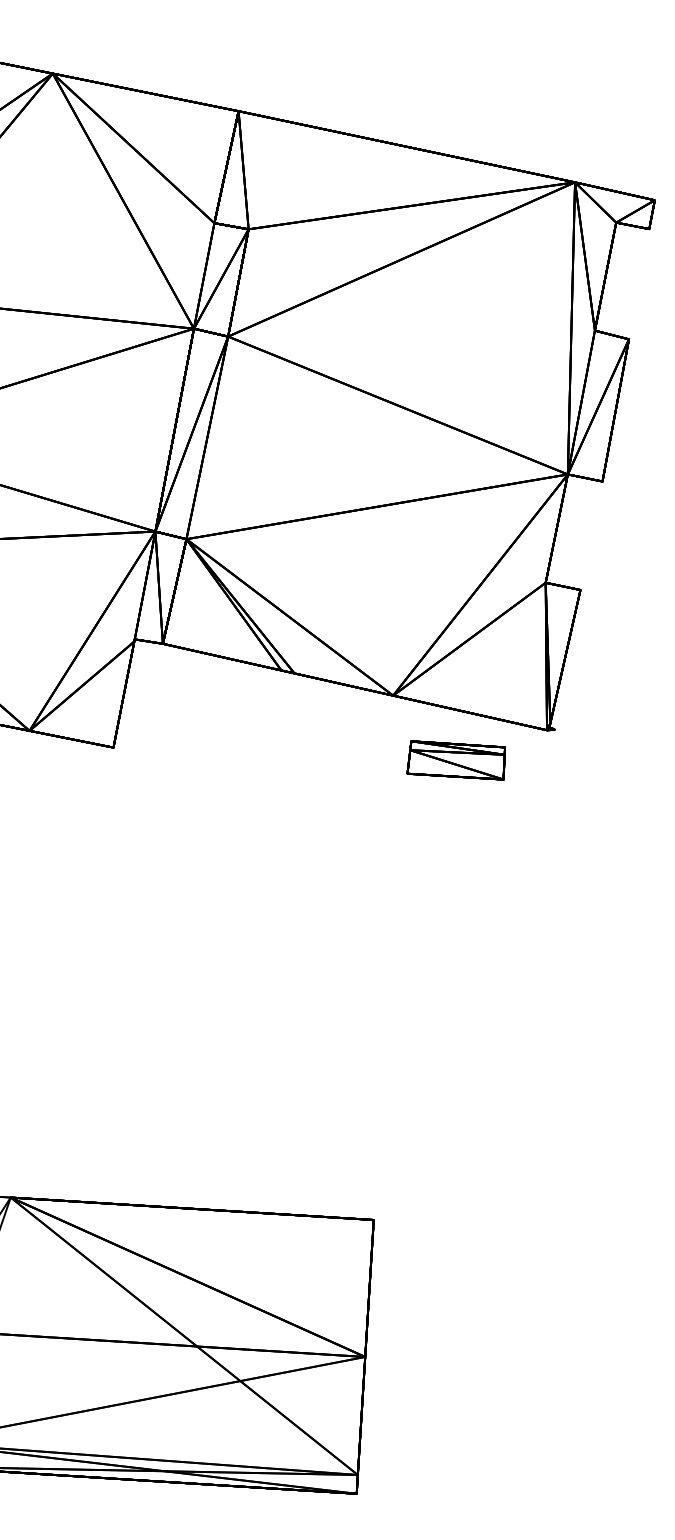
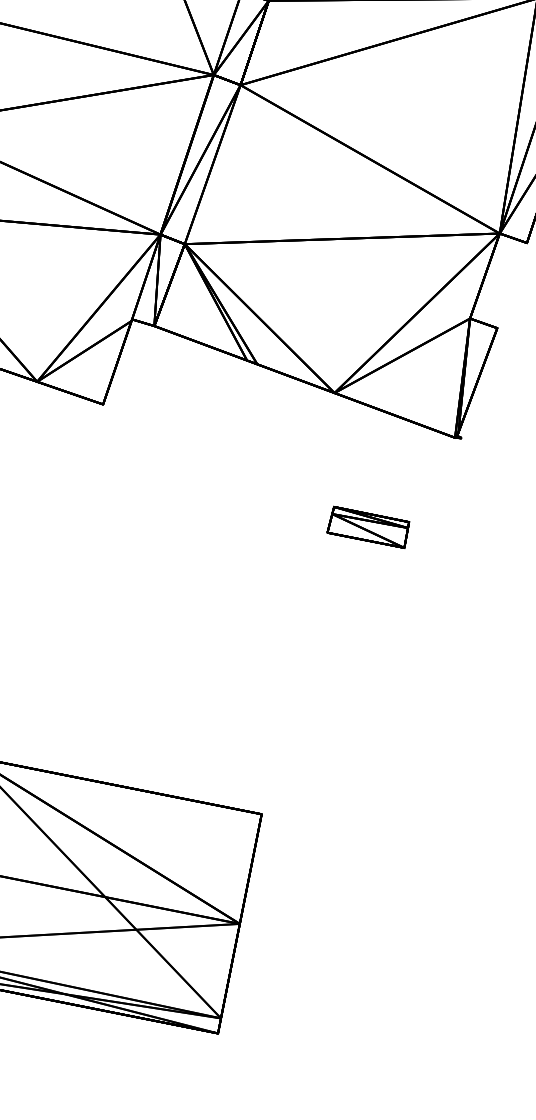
part: (455, 760) -> (367, 527), moved

